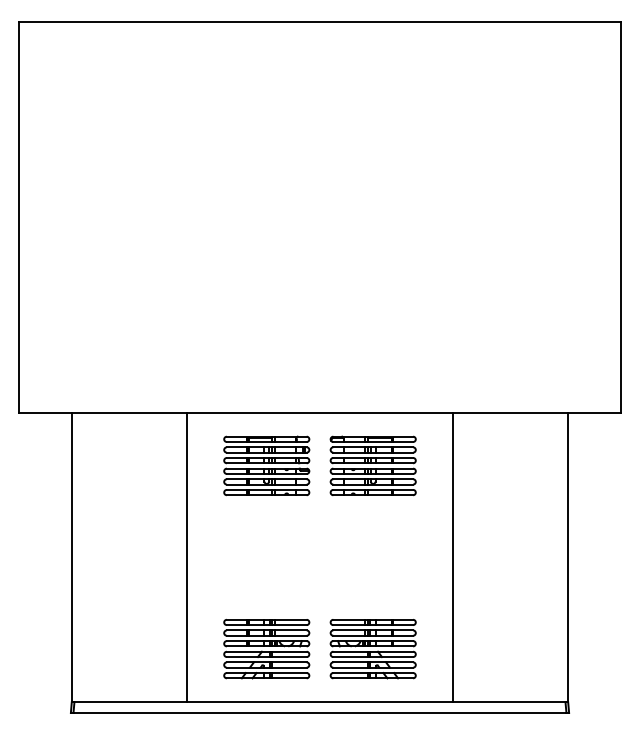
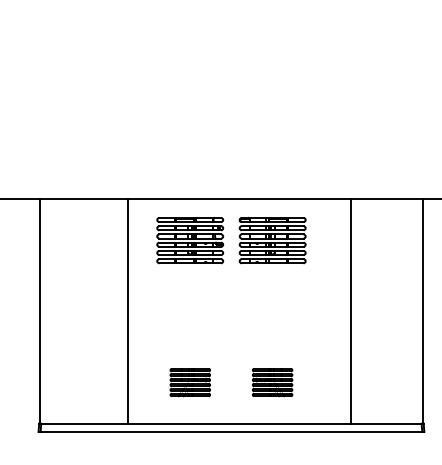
line: (453, 557) -> (351, 311), moved
part: (266, 649) -> (190, 382), size x0.6
part: (372, 649) -> (272, 382), size x0.6

